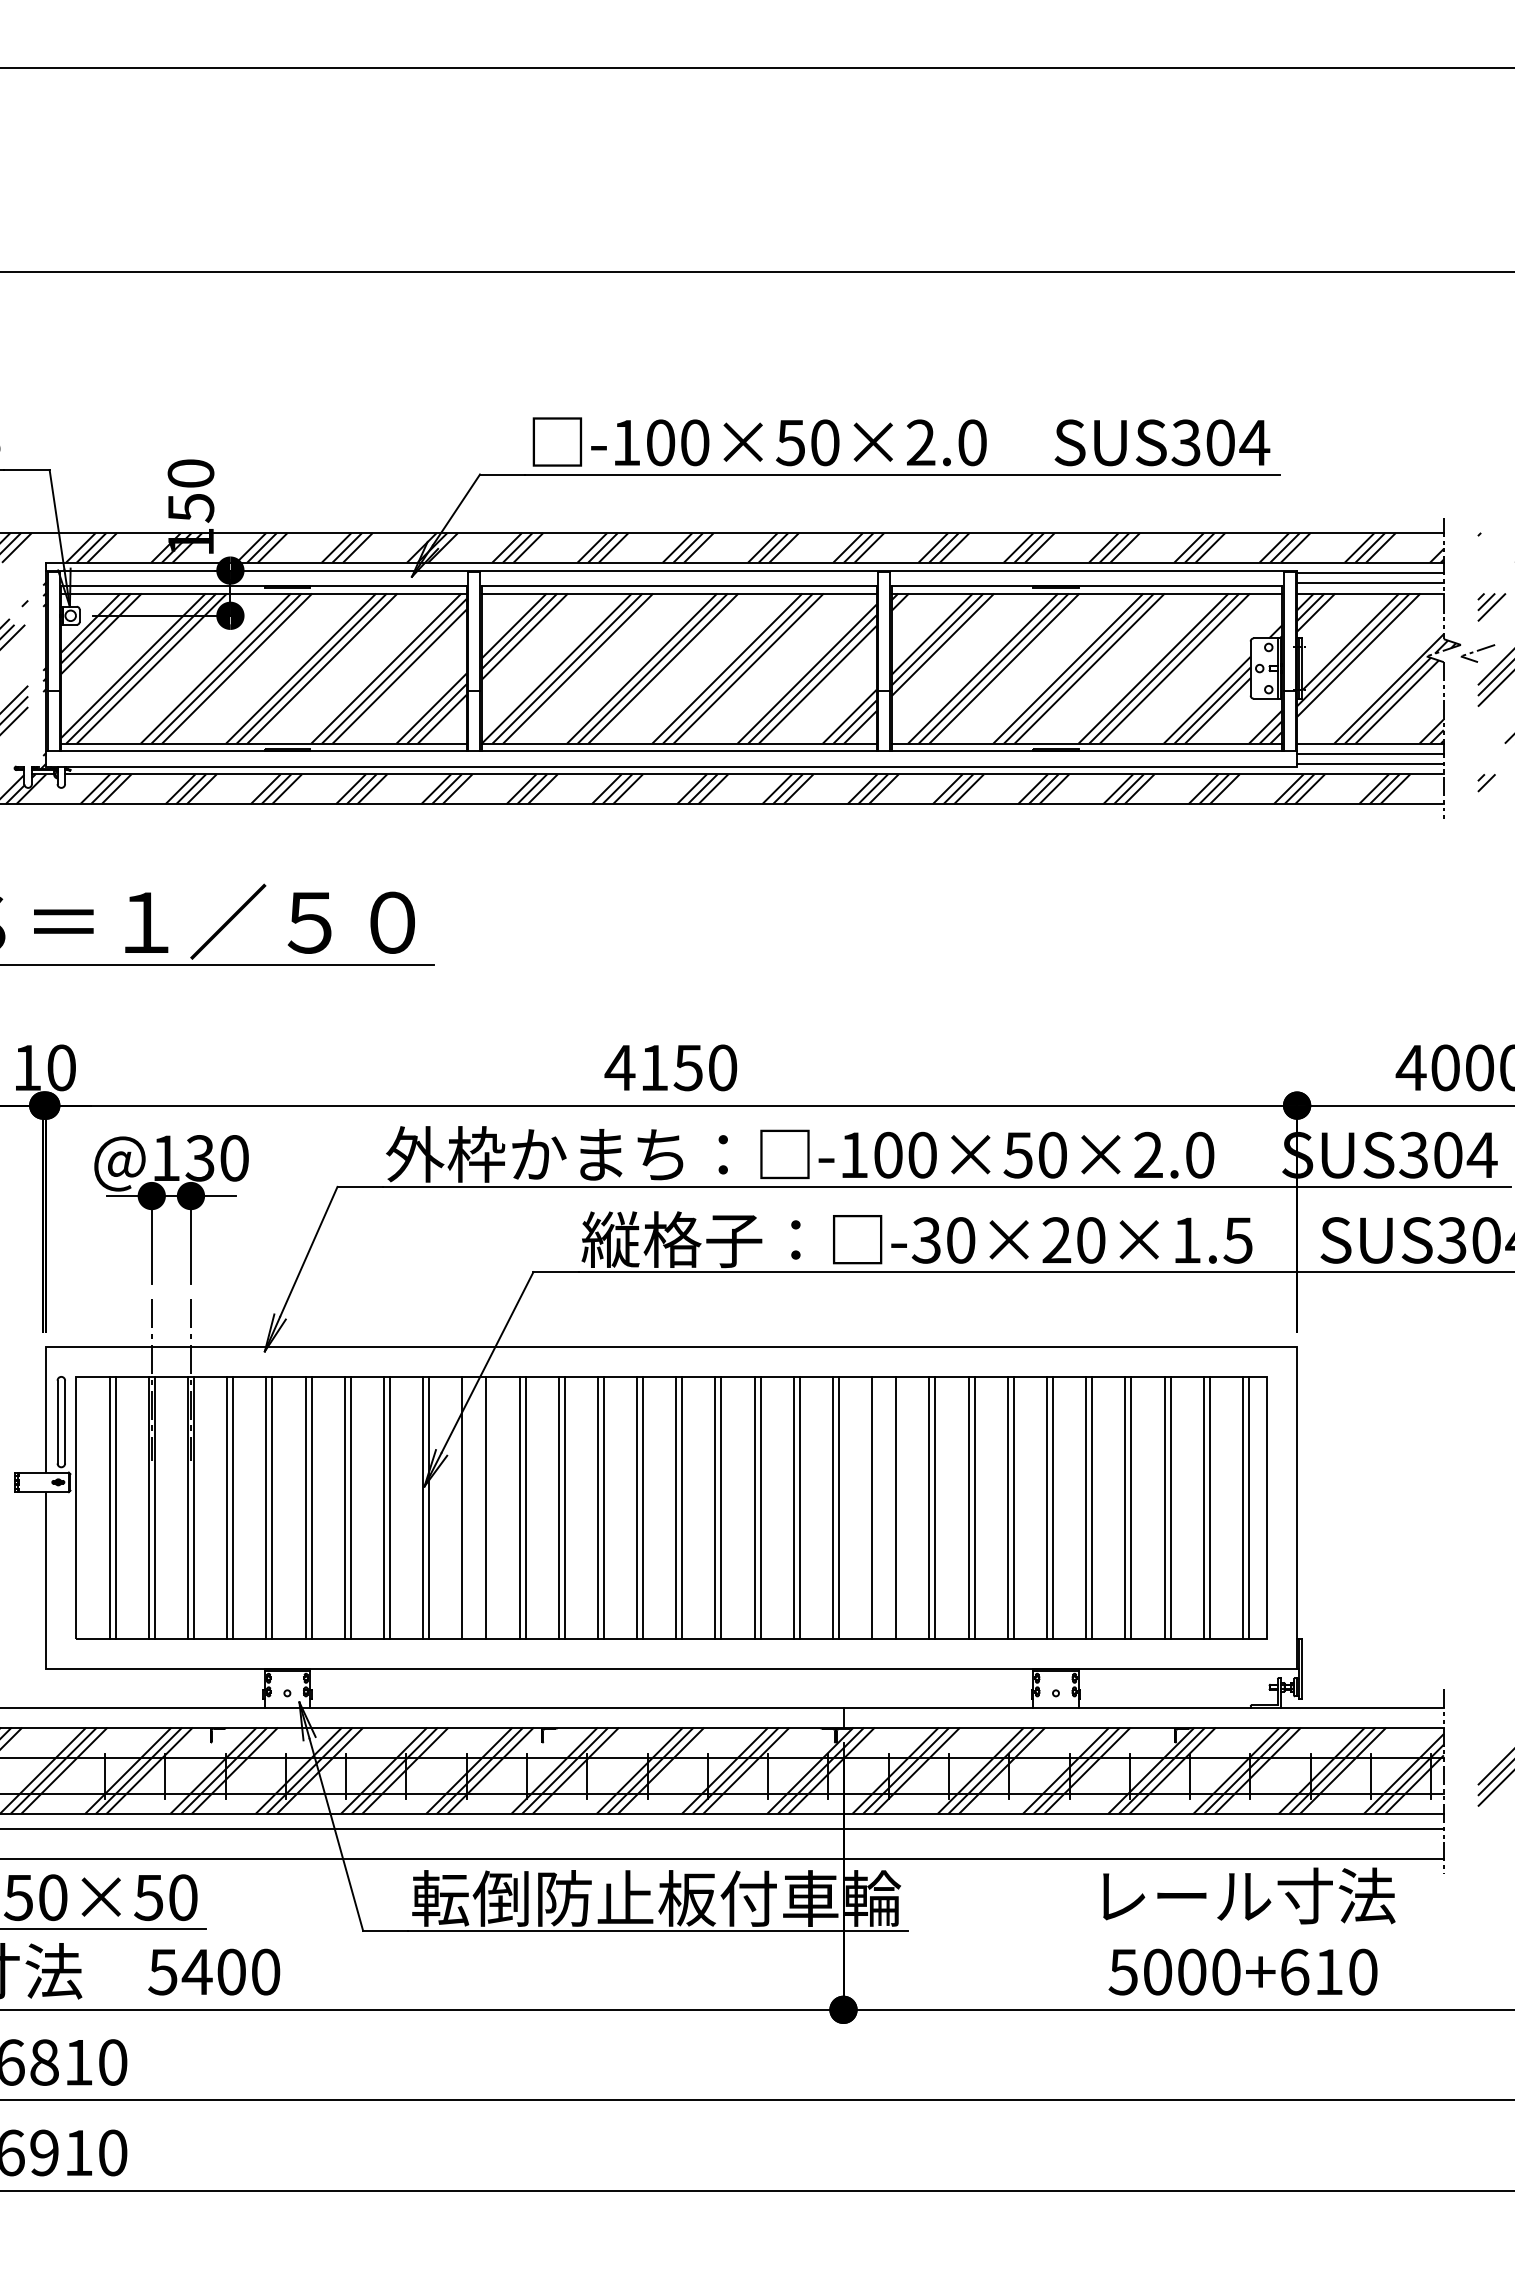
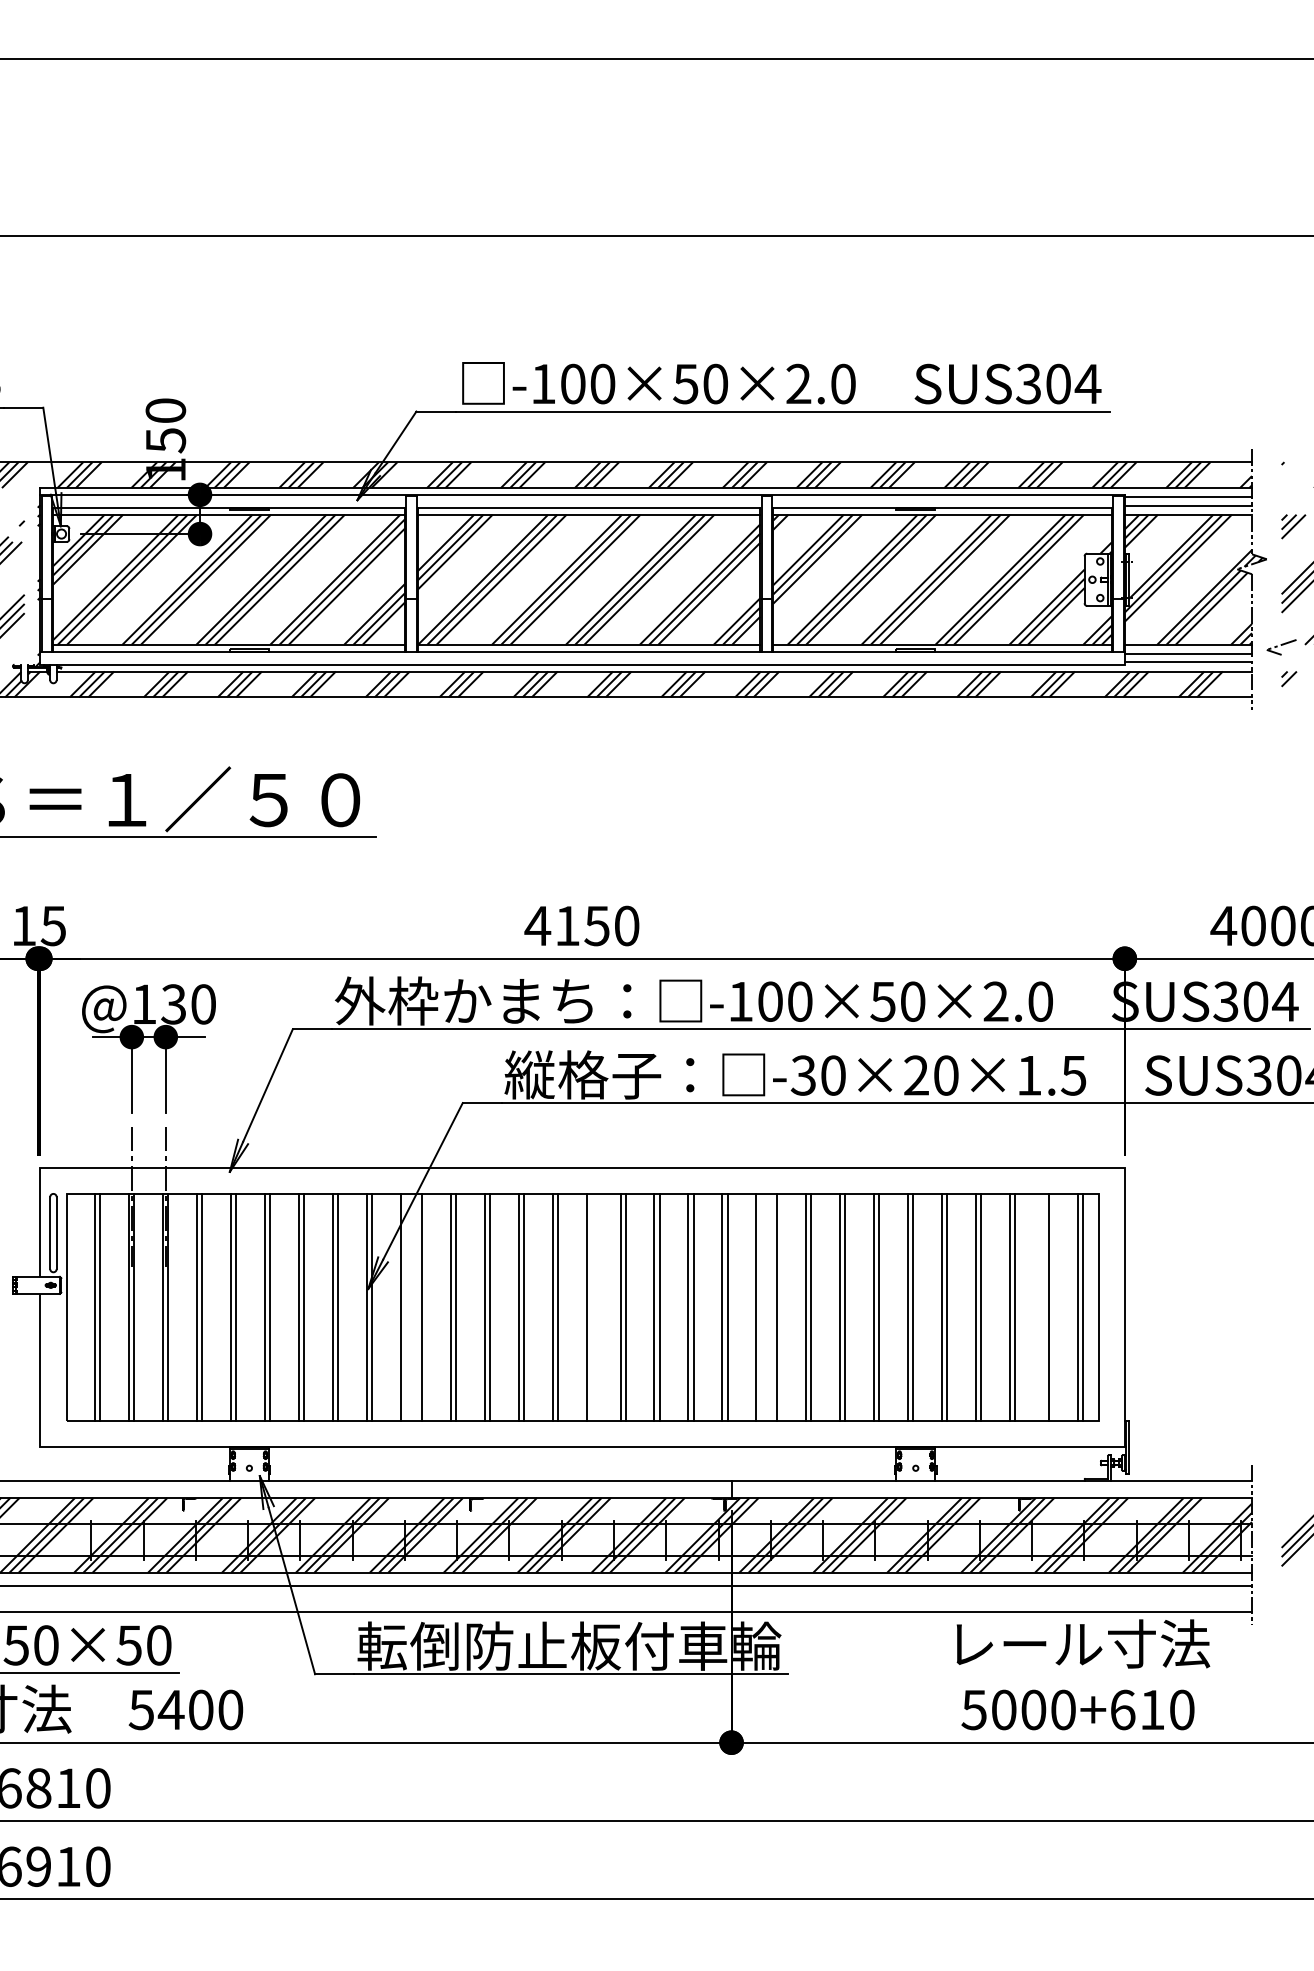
part: (1477, 653) -> (1281, 647), moved
text: (60, 1067) -> (52, 925), 10 -> 15
line: (682, 1507) -> (591, 1307), removed
line: (1203, 1507) -> (1043, 1307), removed

